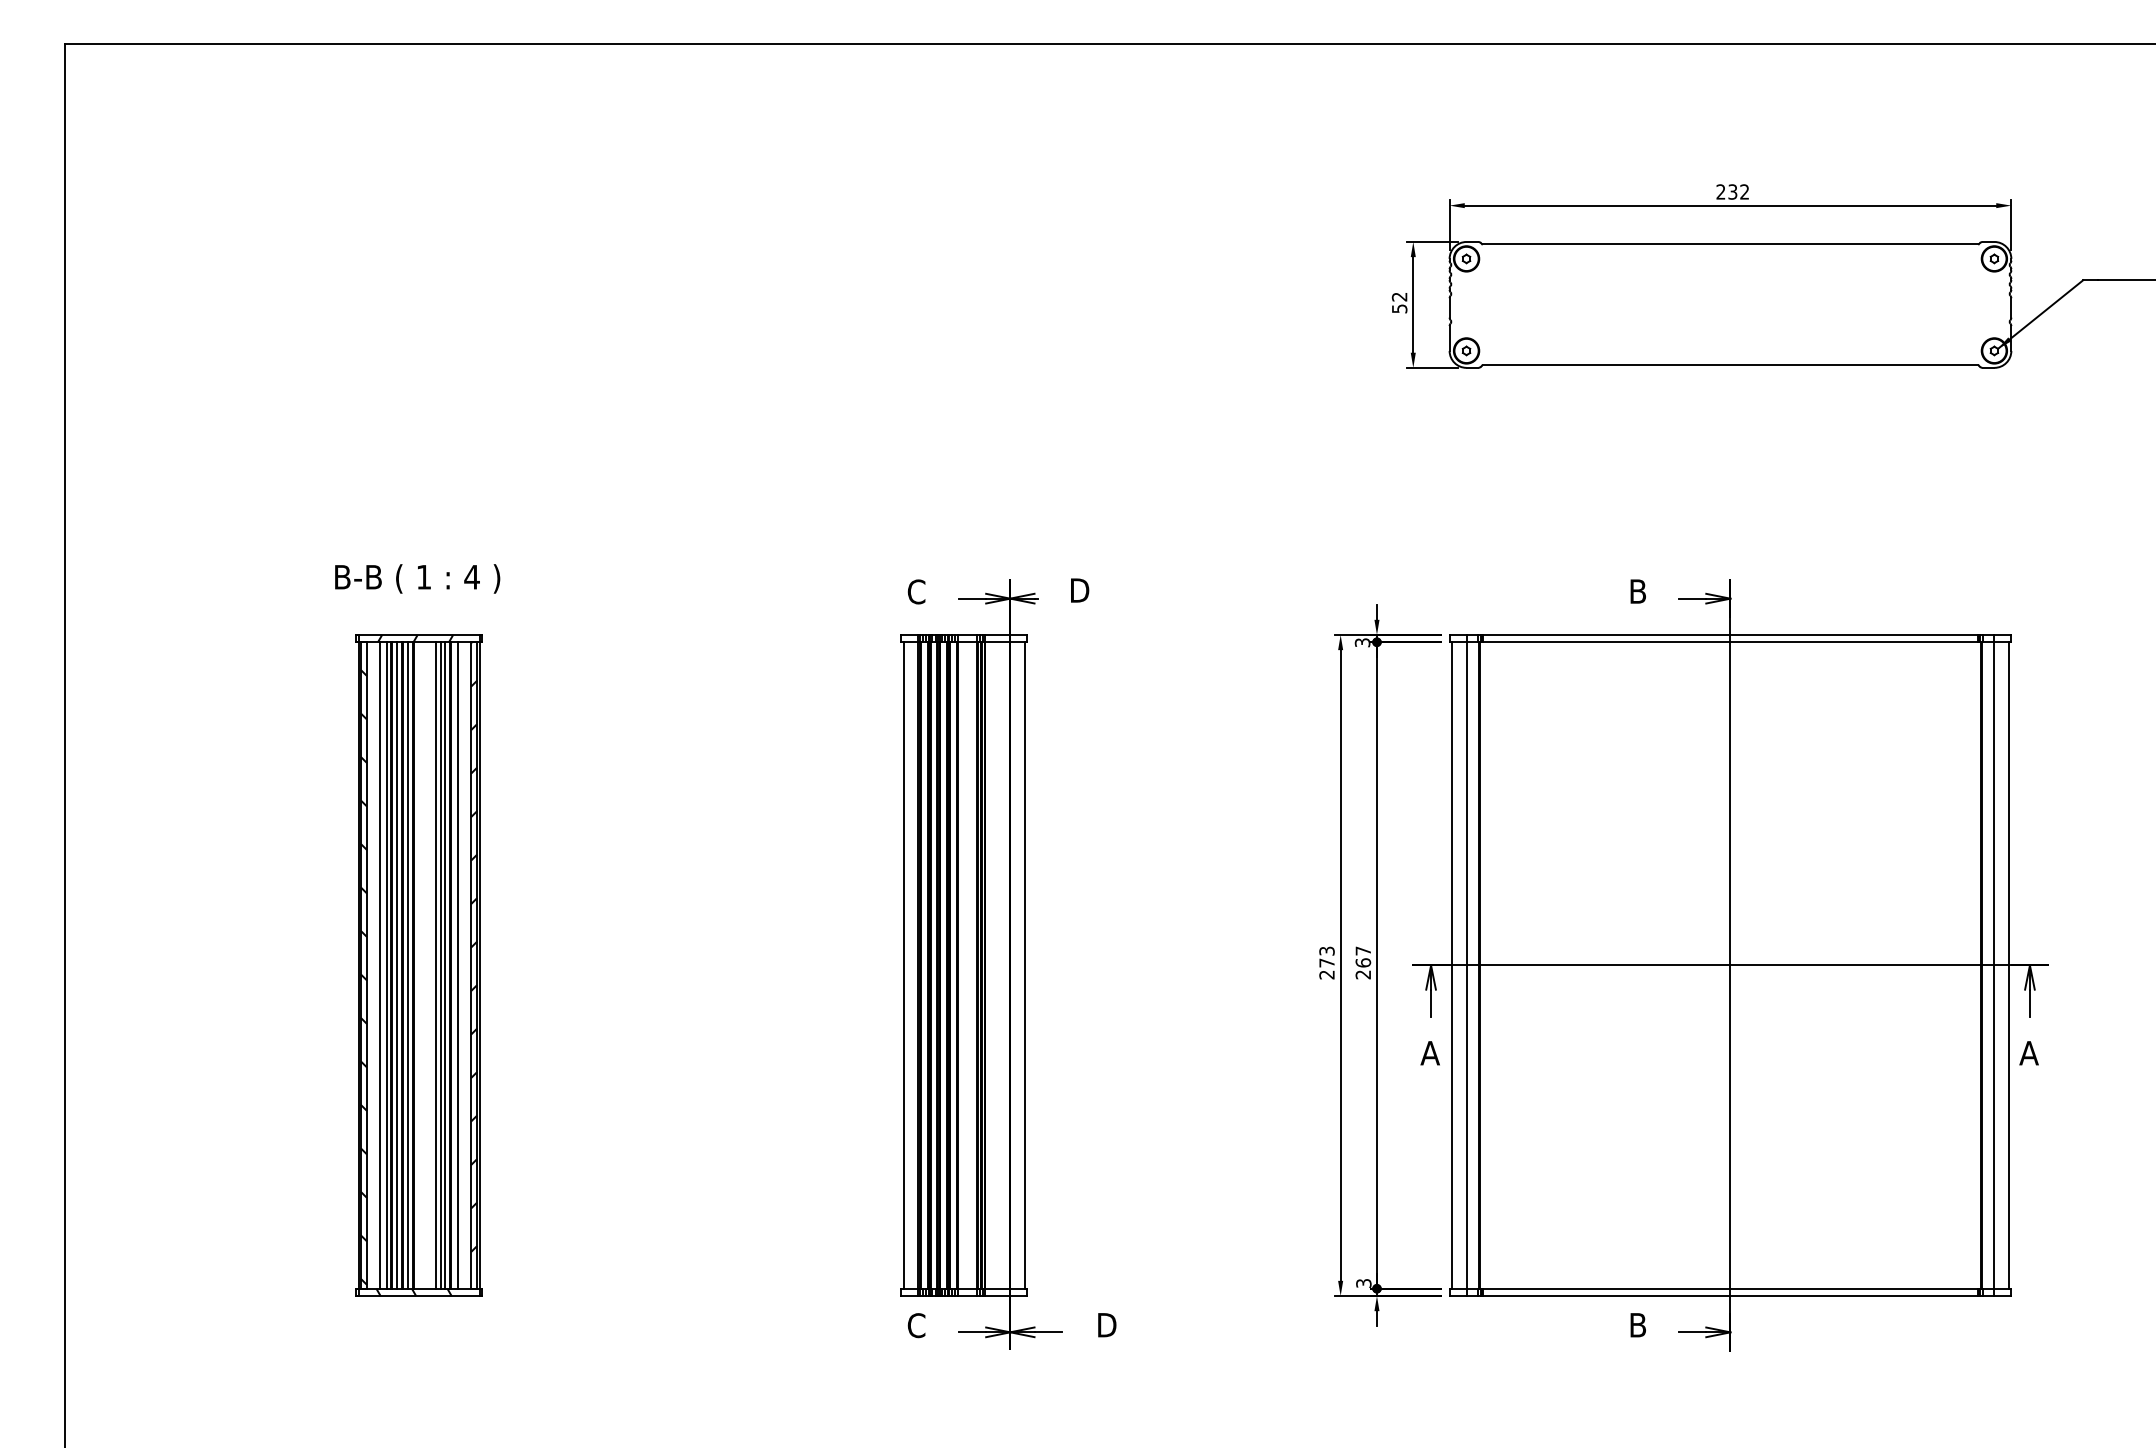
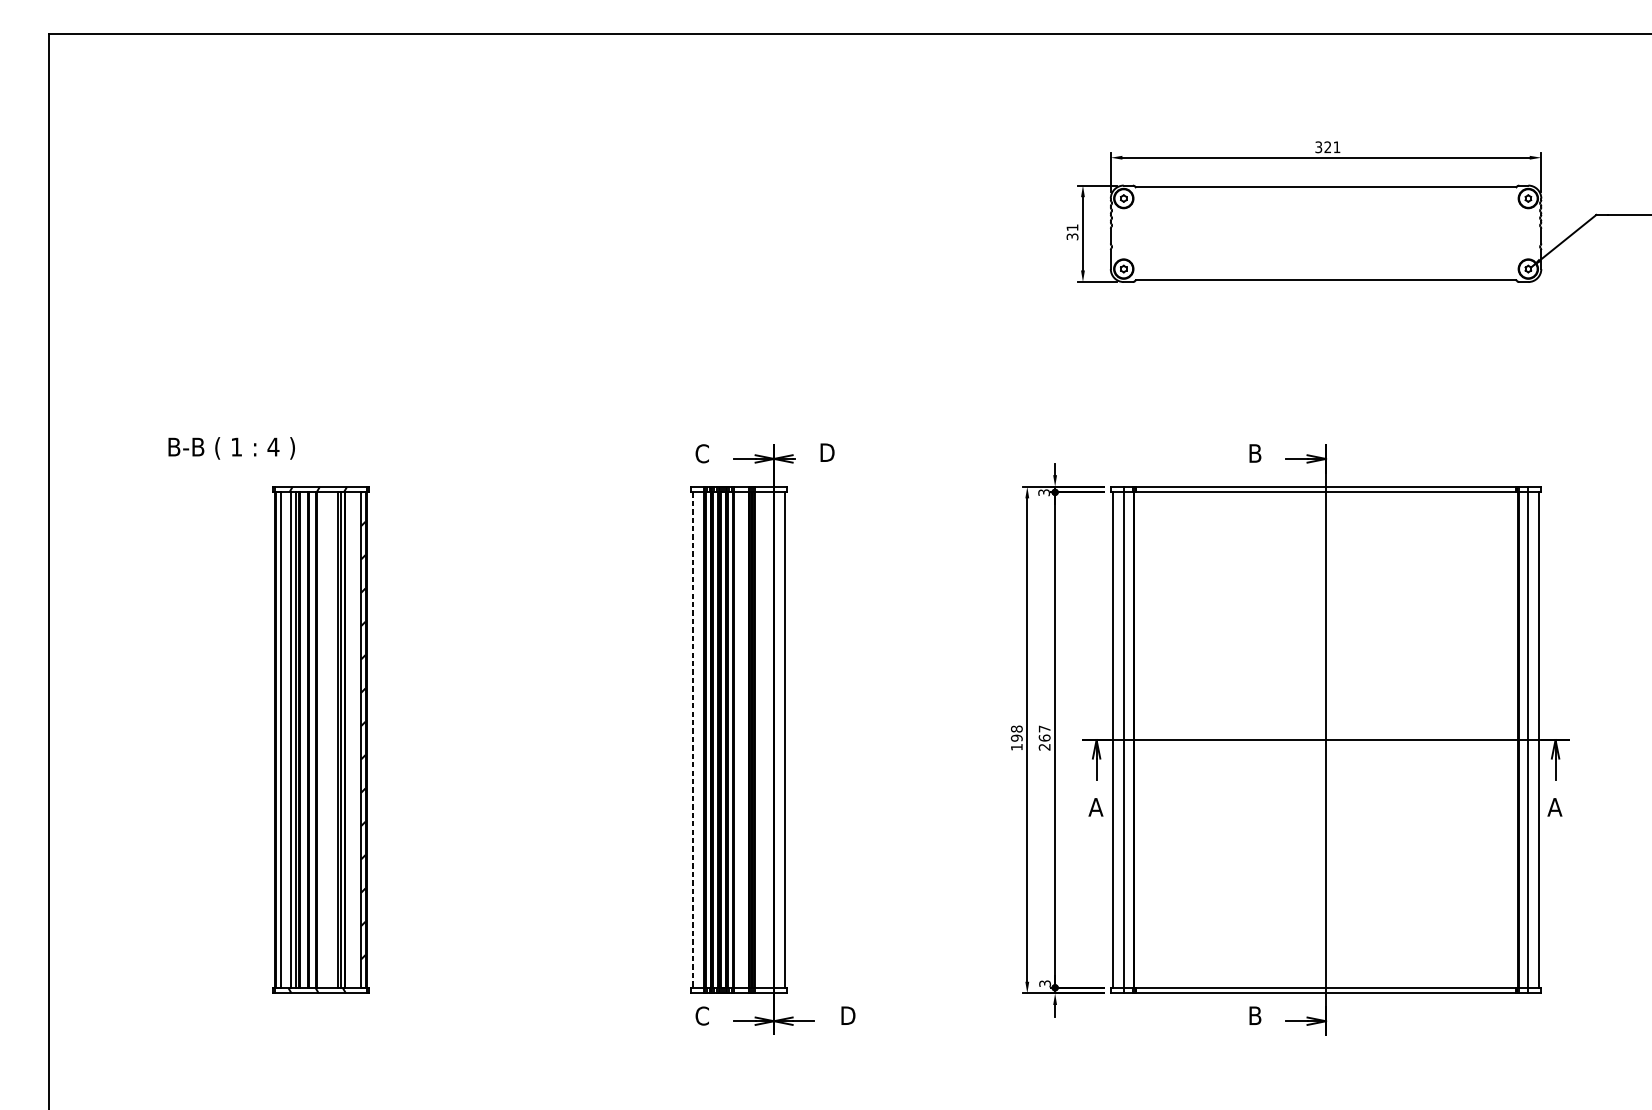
text: (1732, 191) -> (1327, 146), 232 -> 321
text: (1399, 302) -> (1072, 231), 52 -> 31
text: (417, 578) -> (231, 448), moved
text: (1326, 962) -> (1016, 737), 273 -> 198
line: (397, 965) -> (304, 740), removed
line: (408, 965) -> (312, 740), removed
line: (435, 965) -> (333, 740), removed
line: (458, 965) -> (351, 740), removed
line: (903, 966) -> (692, 740), solid -> dashed
hatch: (363, 977) -> (278, 749), removed

